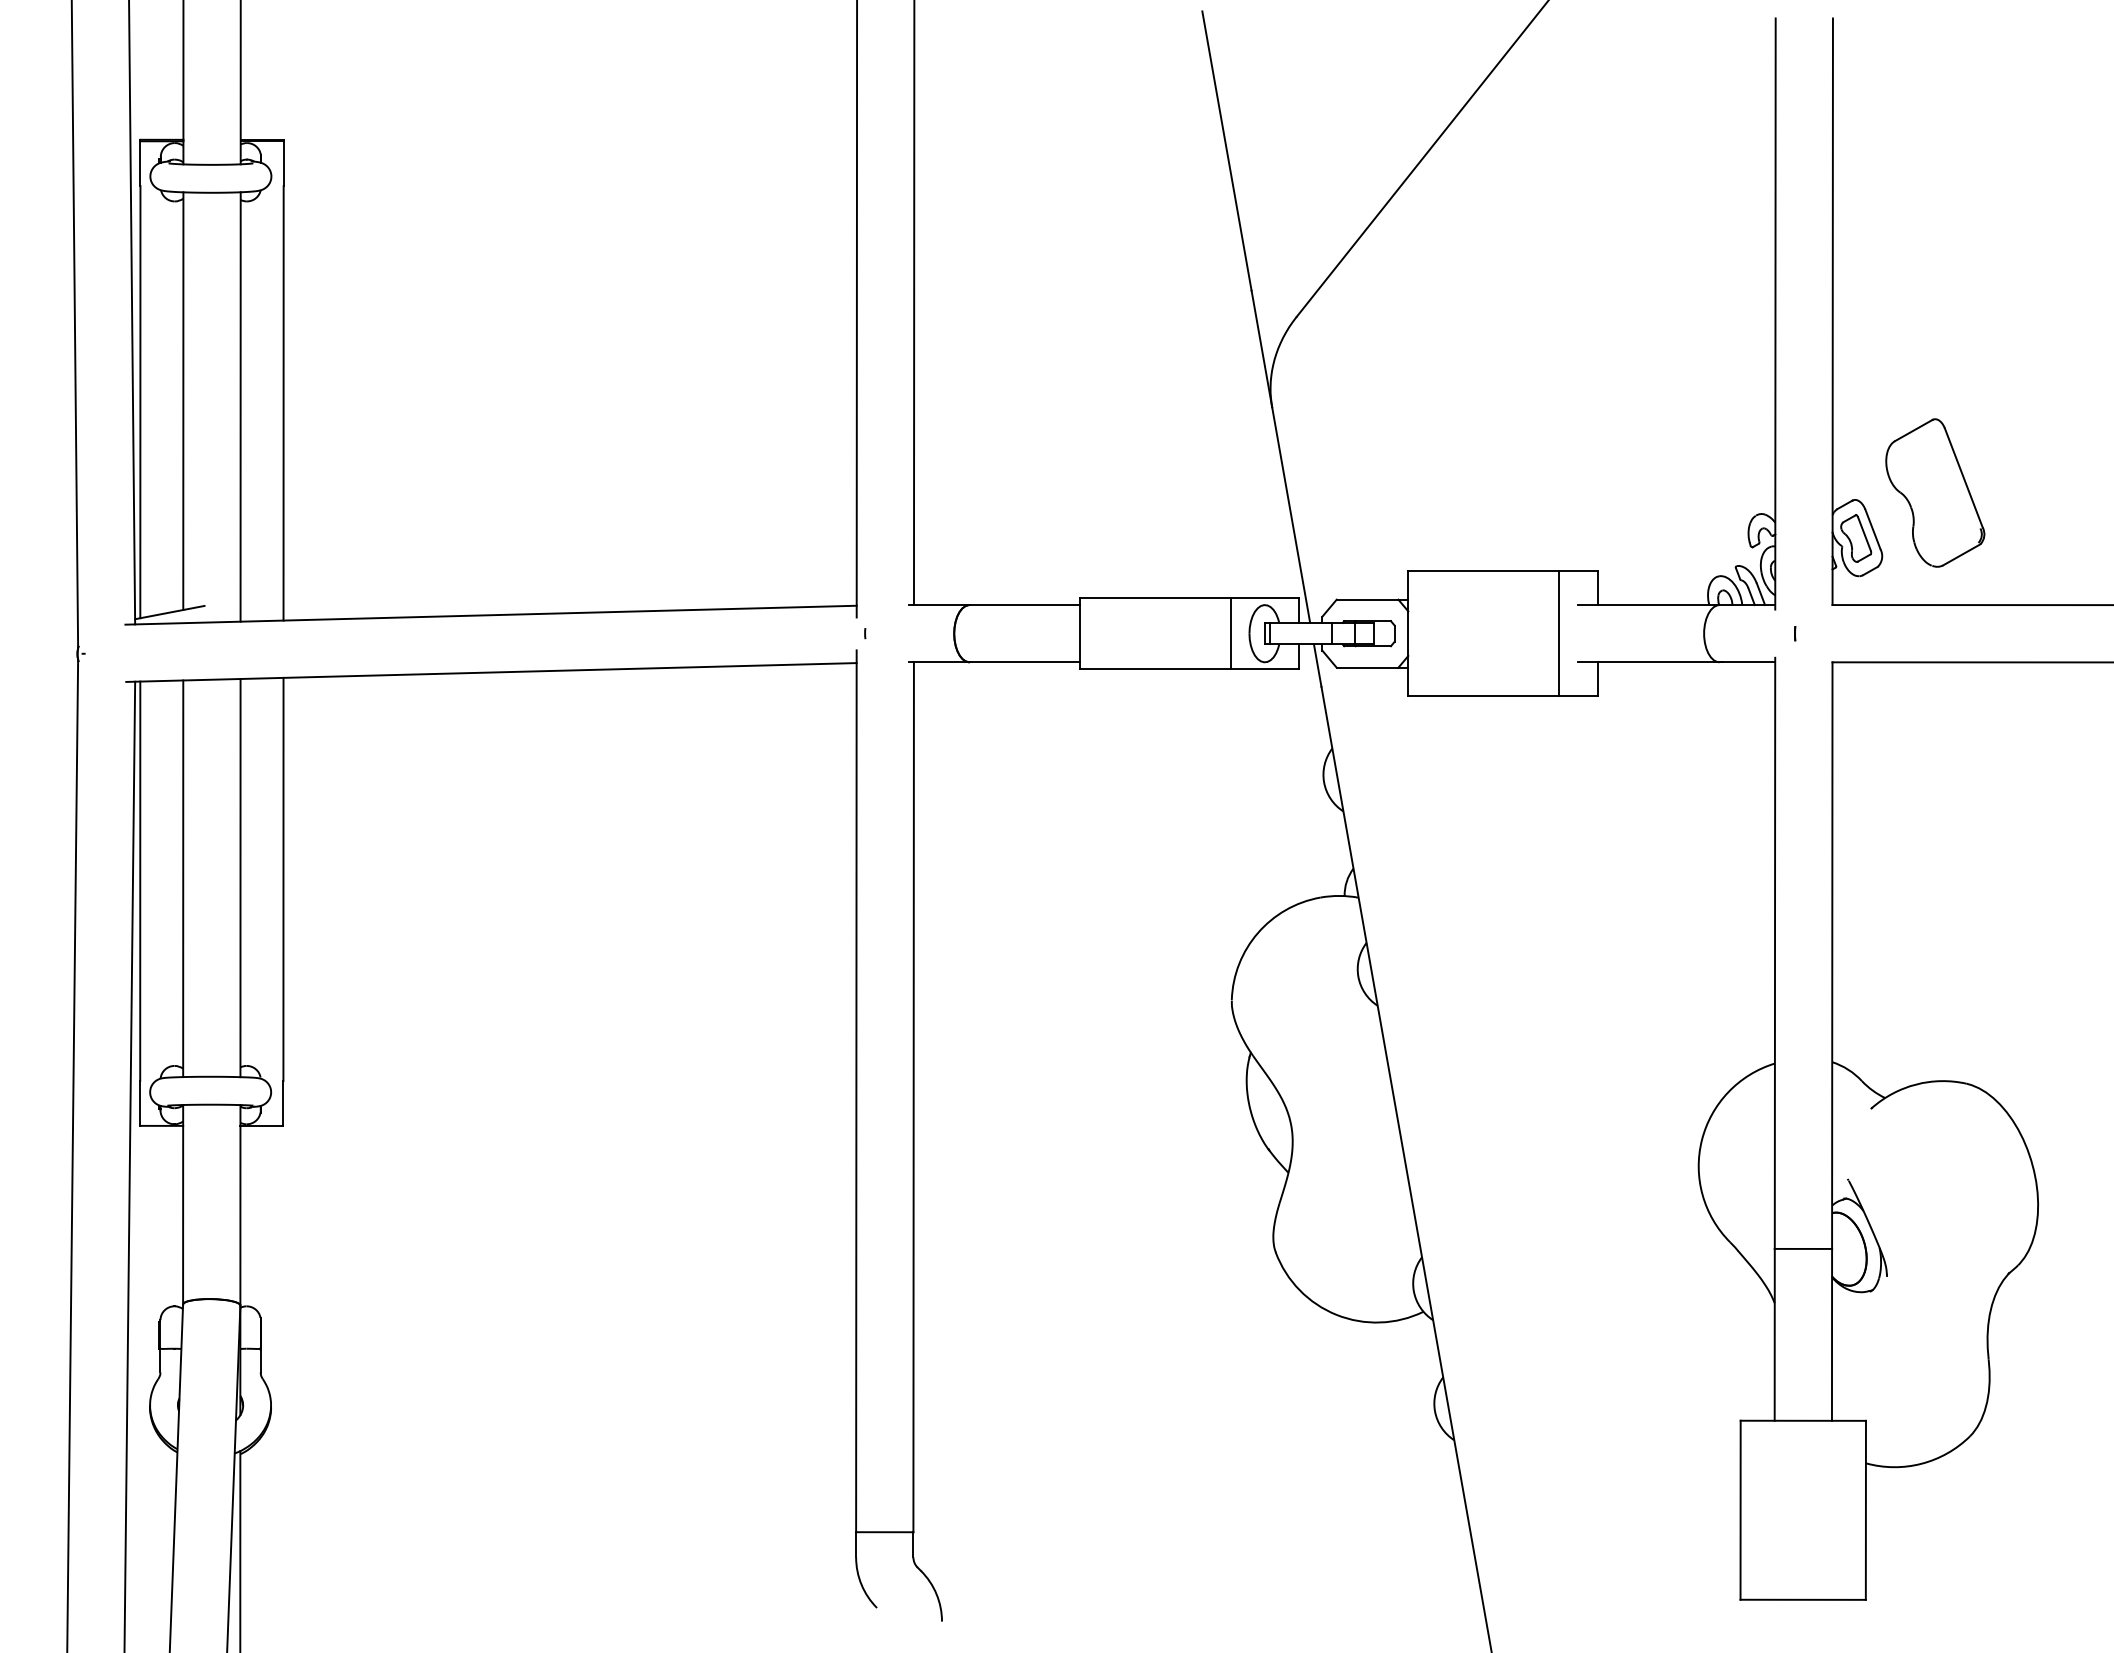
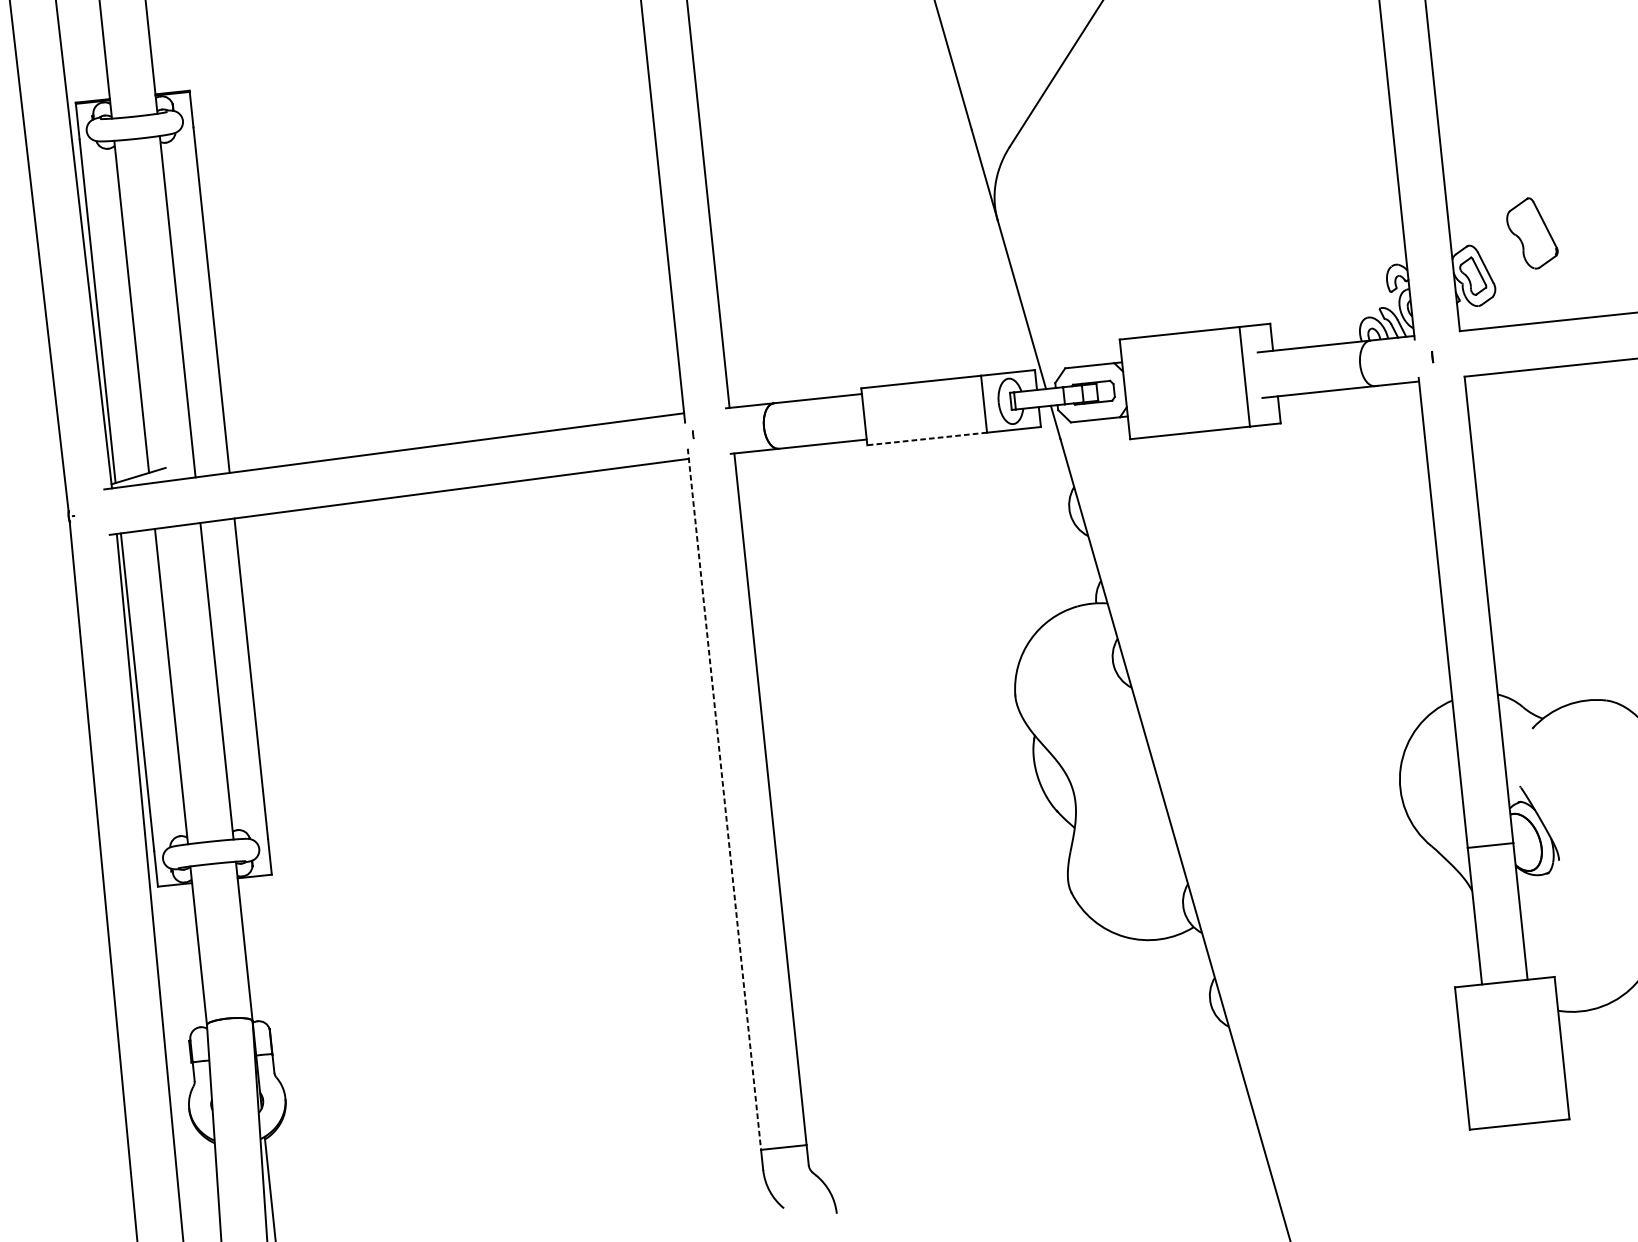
part: (1935, 492) -> (1532, 233), size x0.6
line: (1155, 669) -> (927, 438), solid -> dashed
line: (856, 1091) -> (724, 799), solid -> dashed

